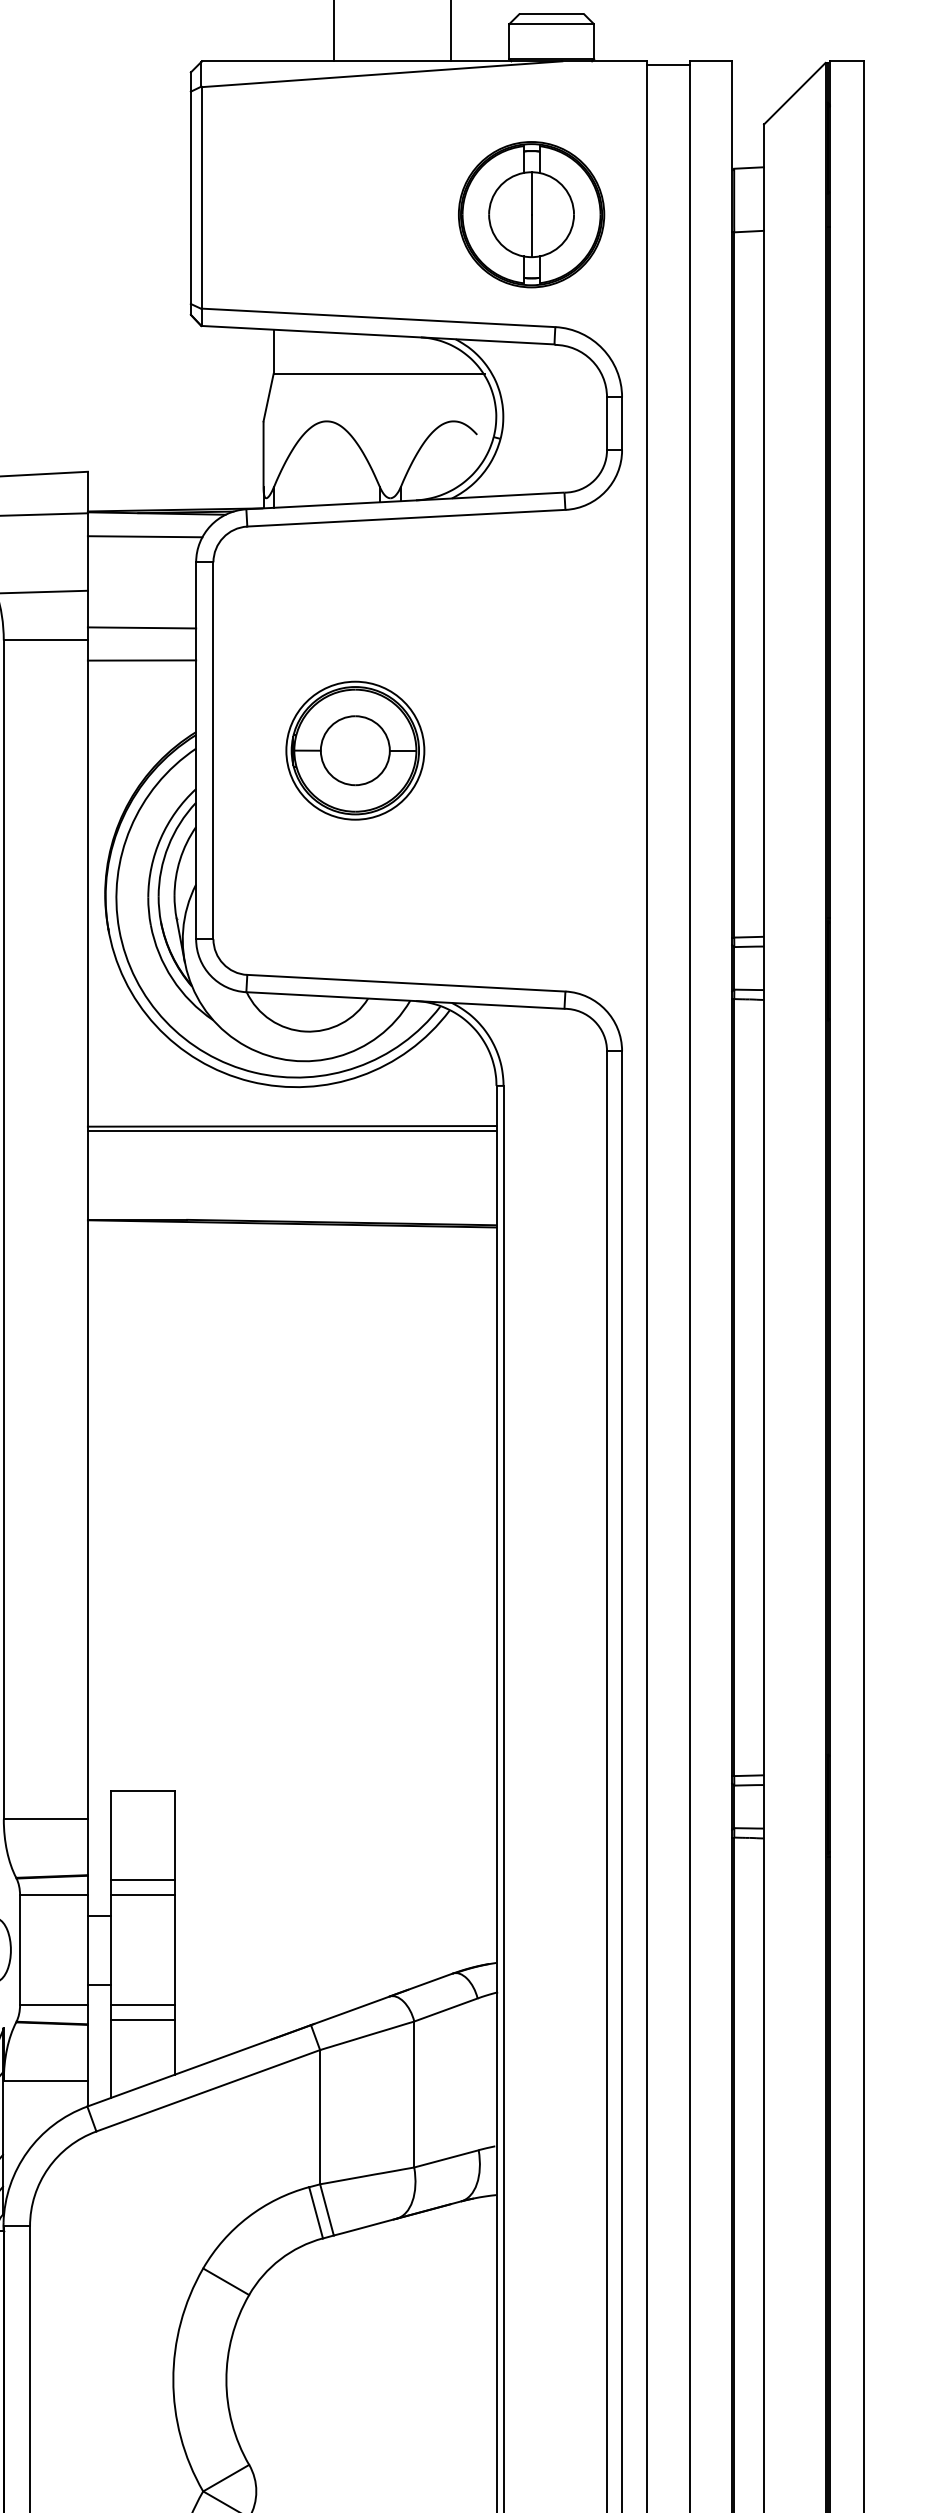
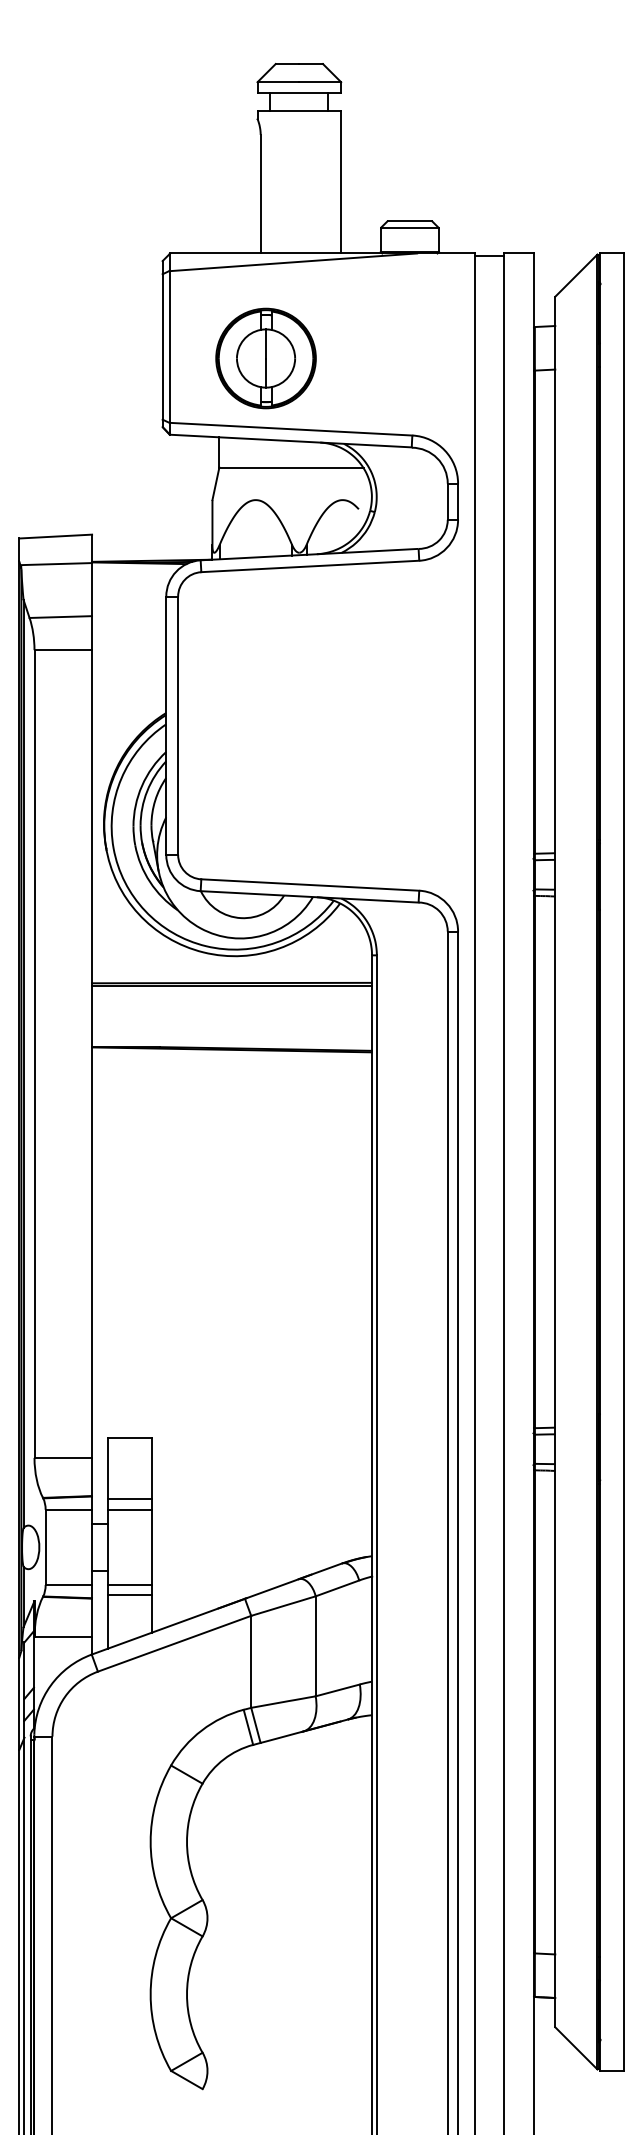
part: (530, 214) -> (265, 358), moved
line: (145, 535) -> (131, 578), removed
line: (142, 627) -> (129, 641), removed
line: (142, 659) -> (129, 663), removed
part: (355, 750) -> (275, 725), removed

